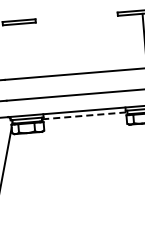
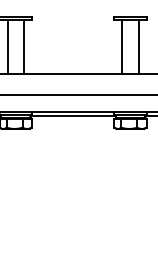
line: (128, 42) -> (122, 47), added
line: (29, 50) -> (23, 47), added
line: (13, 52) -> (7, 47), added
line: (85, 115) -> (73, 116), dashed -> solid

